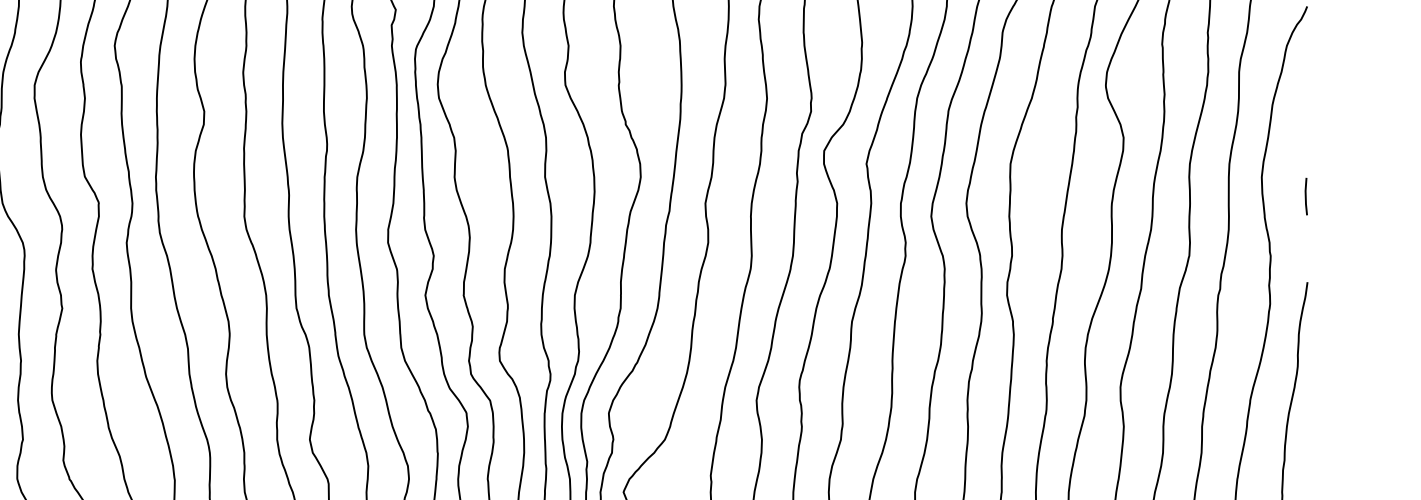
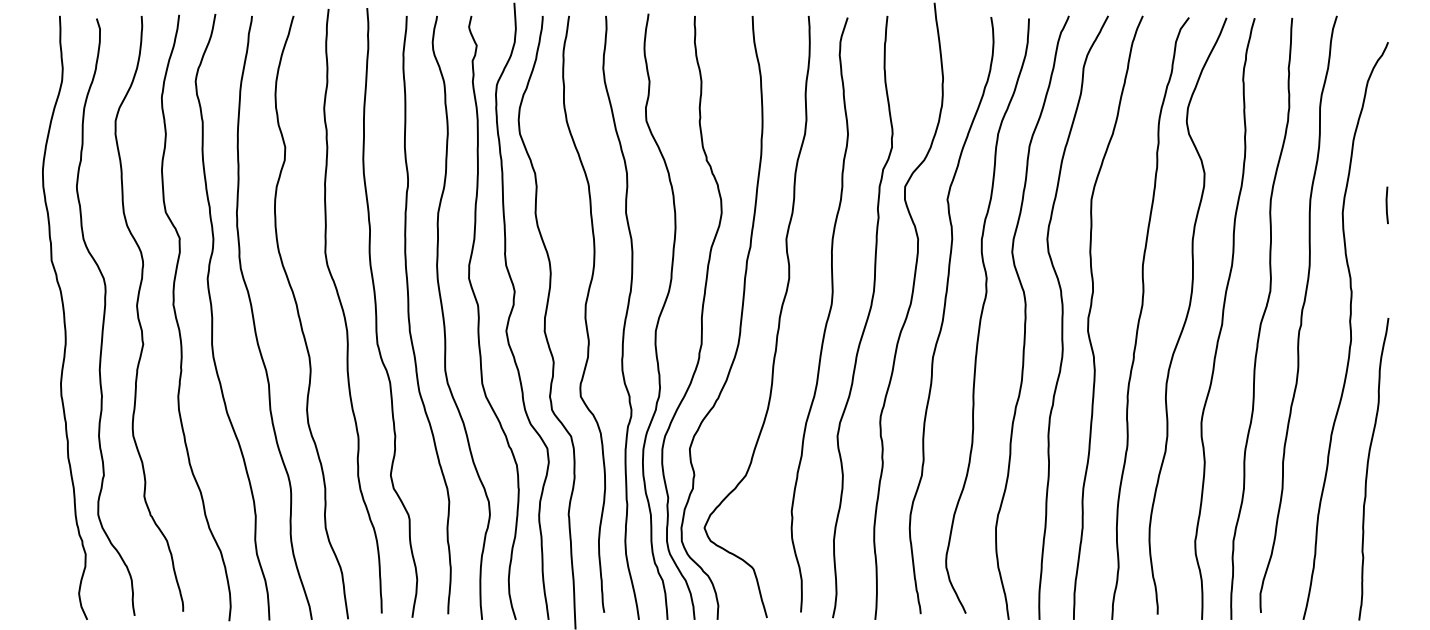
line: (1305, 196) -> (1386, 205), moved

